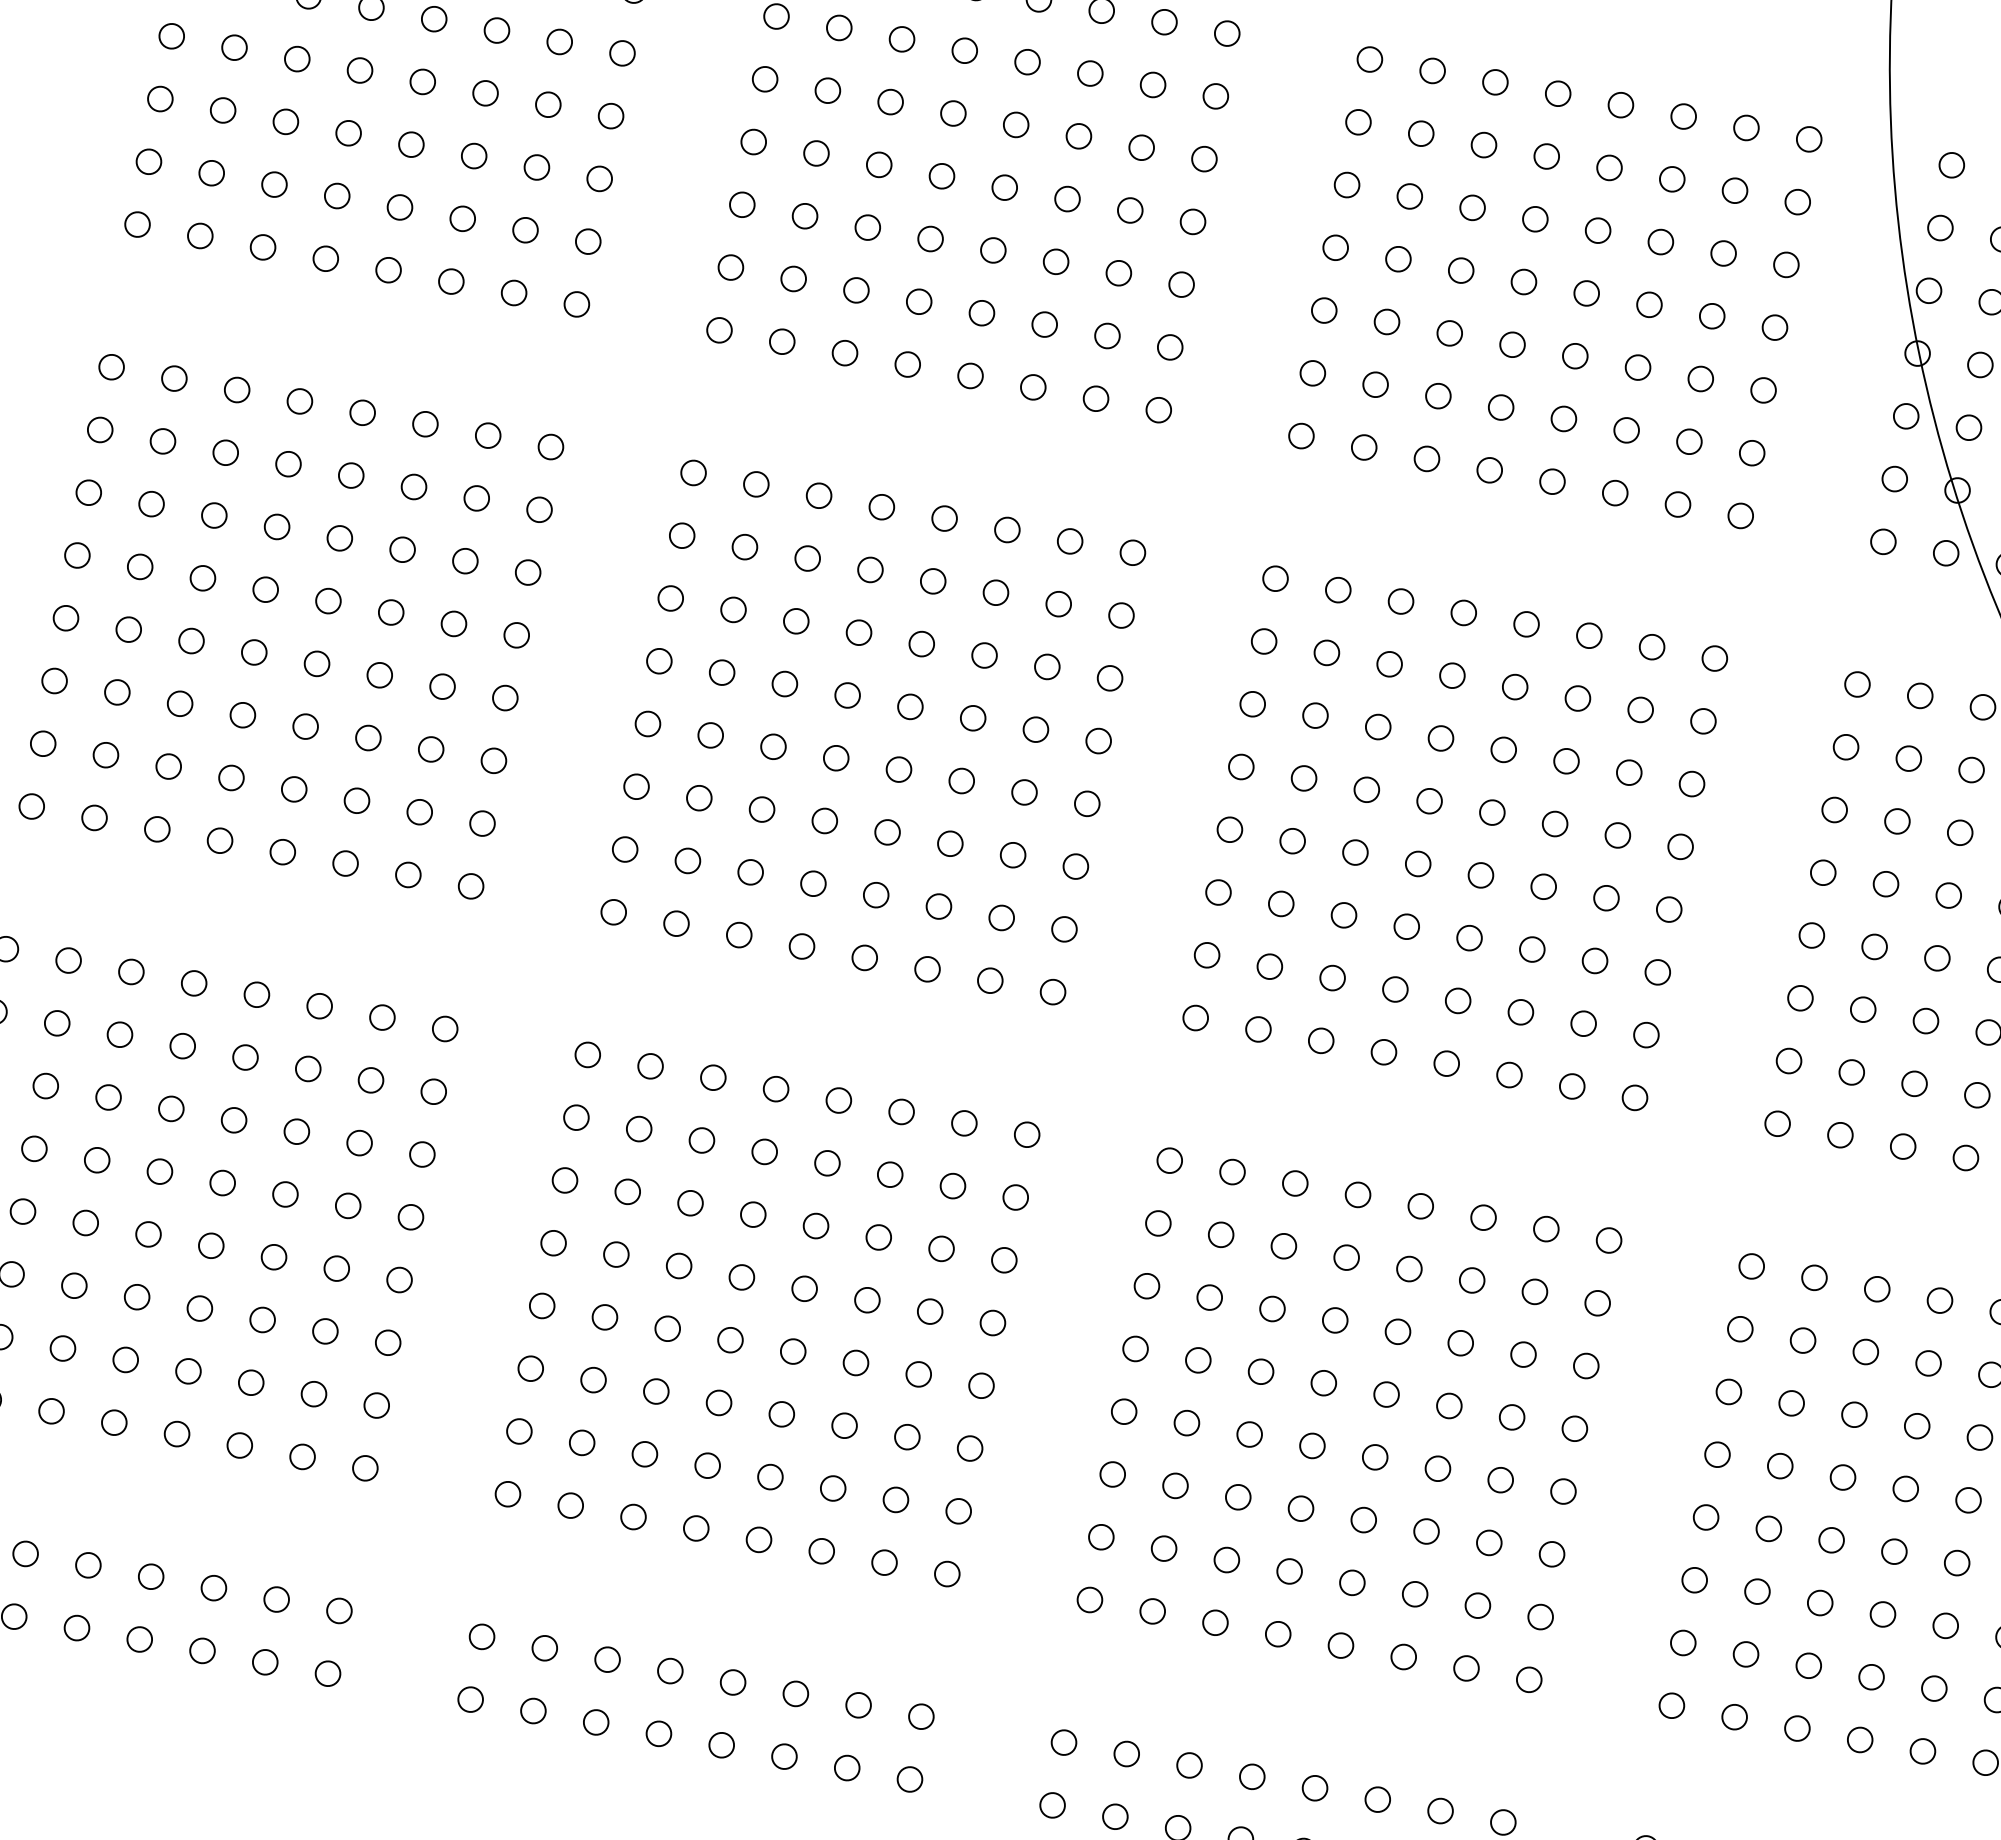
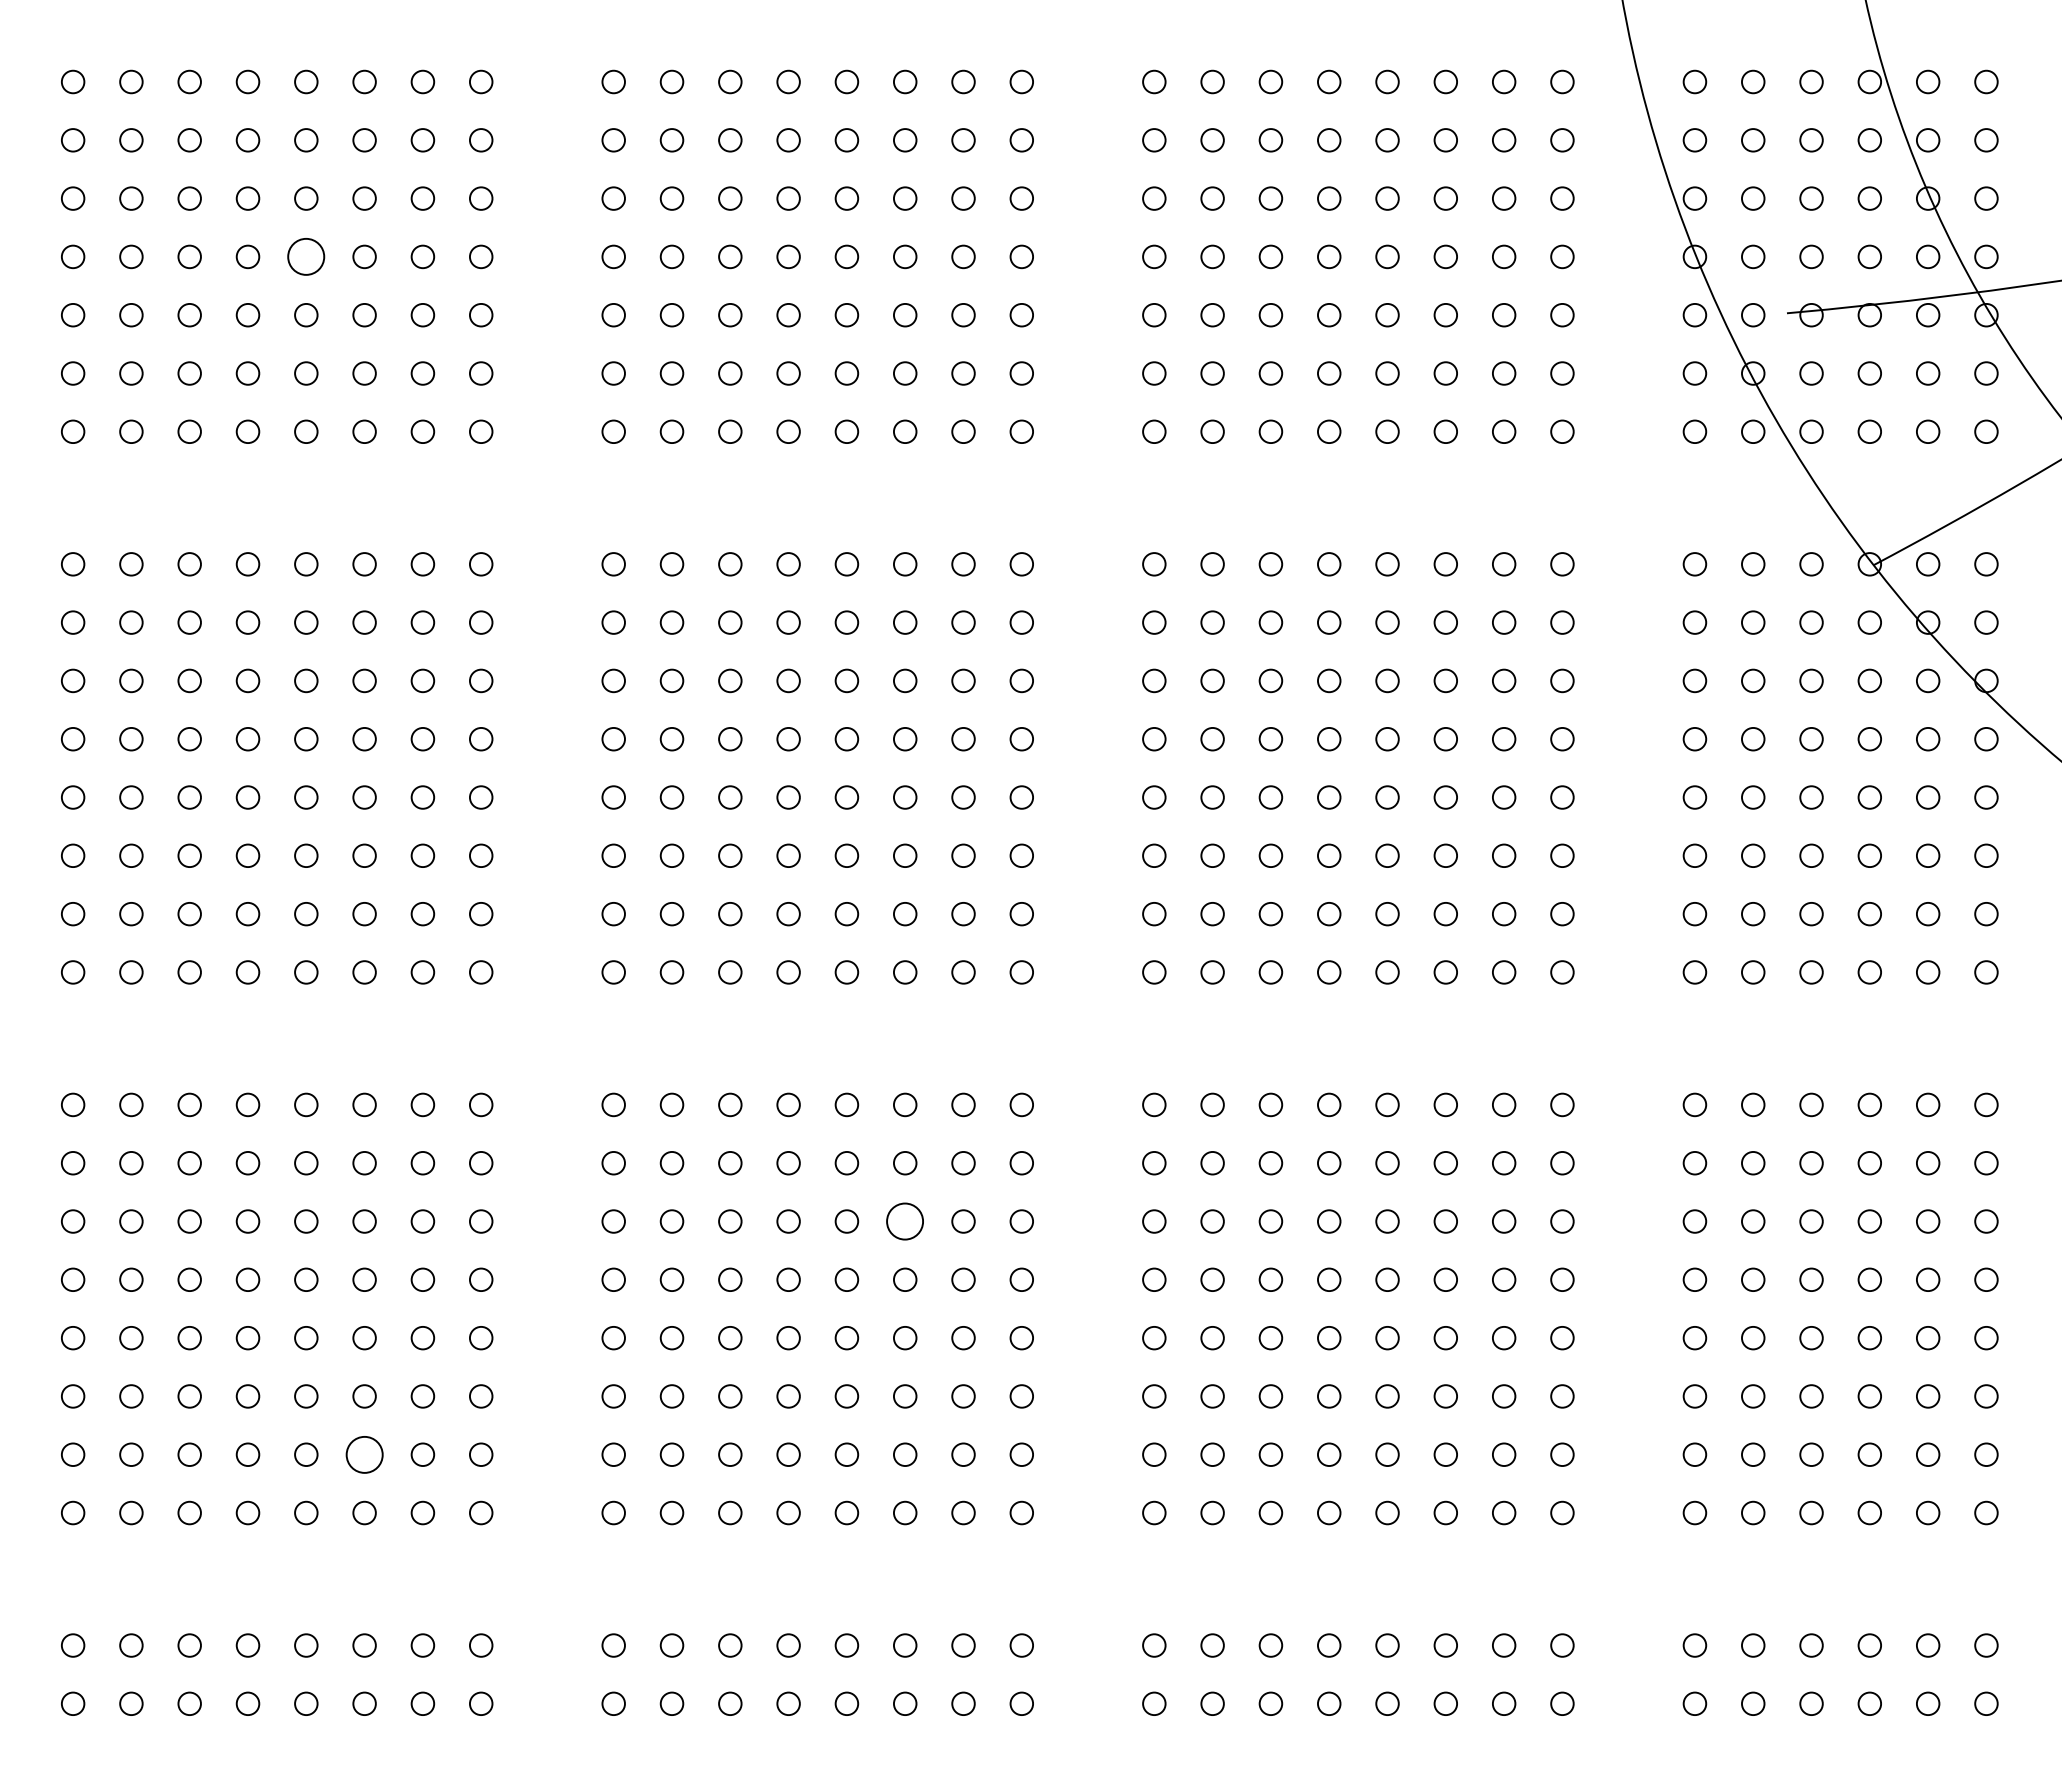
circle: (423, 81) -> (306, 256), size x1.6
circle: (879, 1237) -> (905, 1221), size x1.6
circle: (251, 1382) -> (364, 1454), size x1.6

